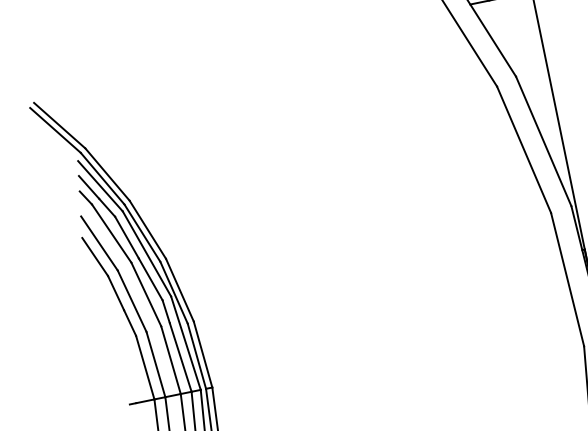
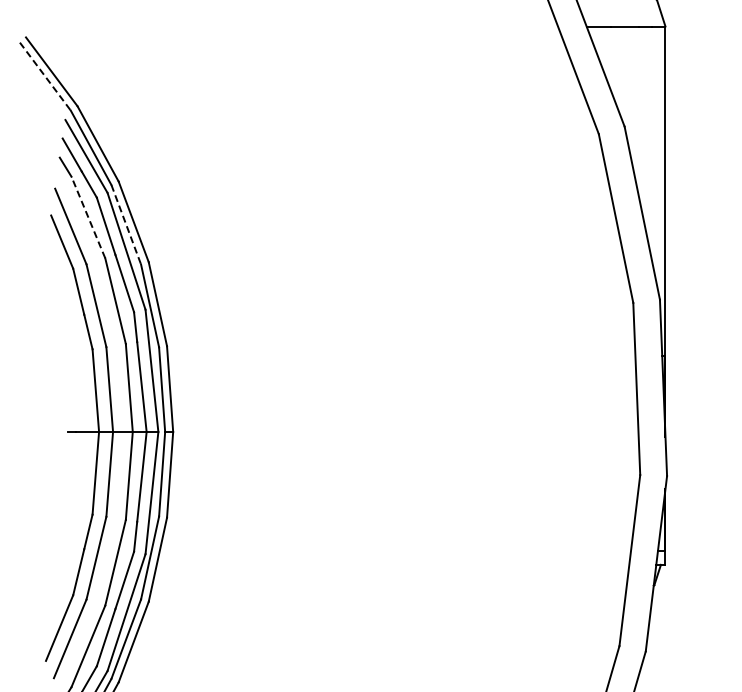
line: (55, 131) -> (45, 77), solid -> dashed
line: (111, 233) -> (88, 217), solid -> dashed
line: (142, 233) -> (126, 225), solid -> dashed

